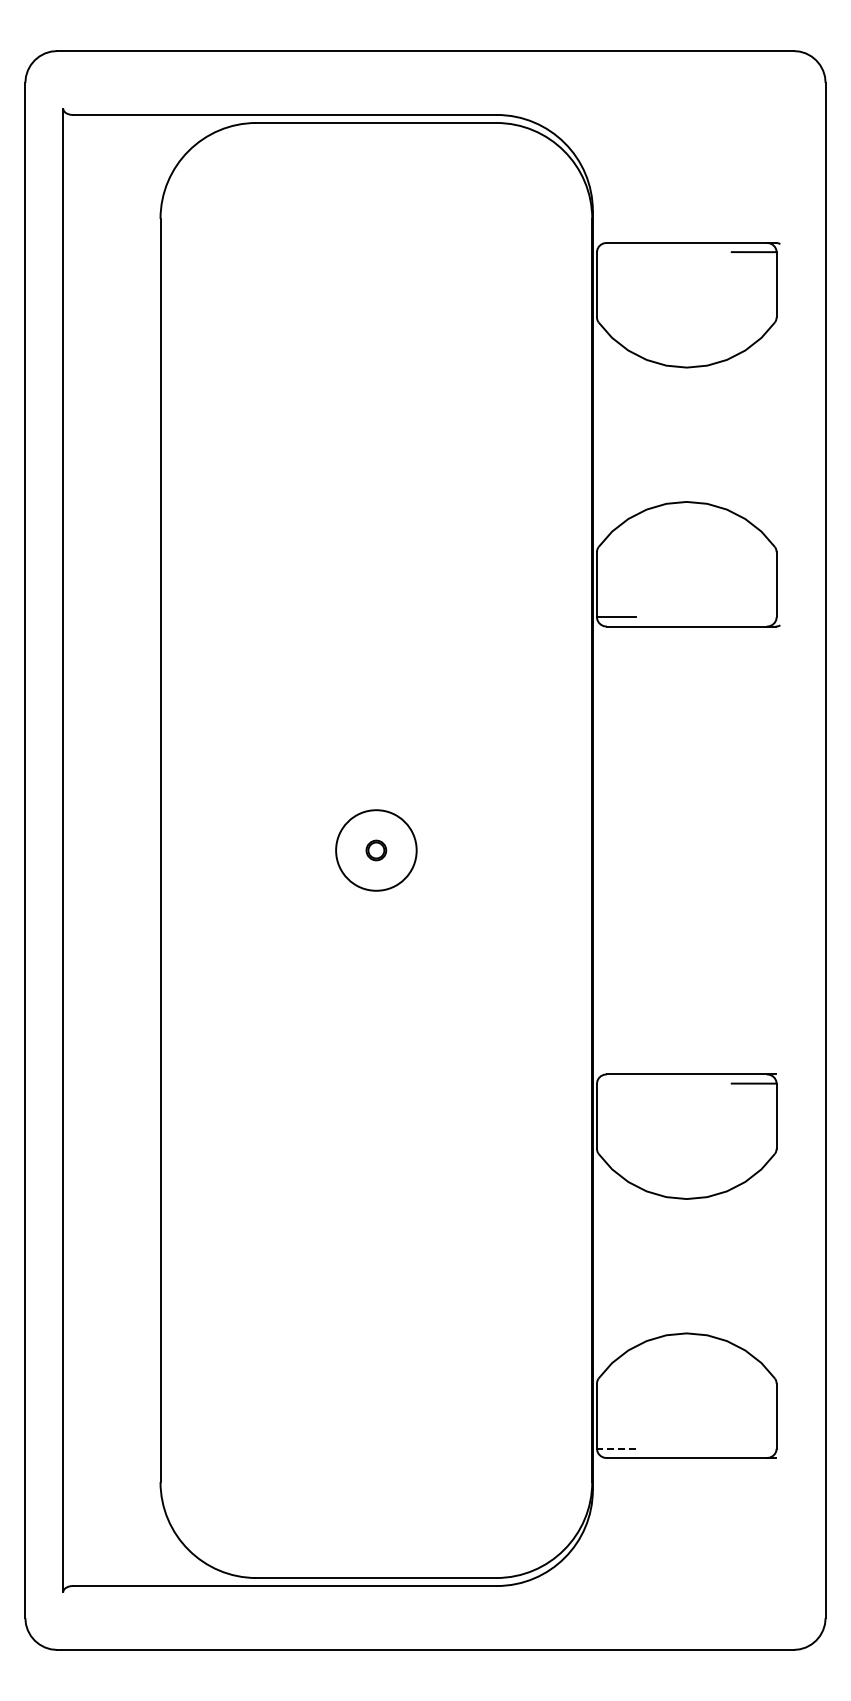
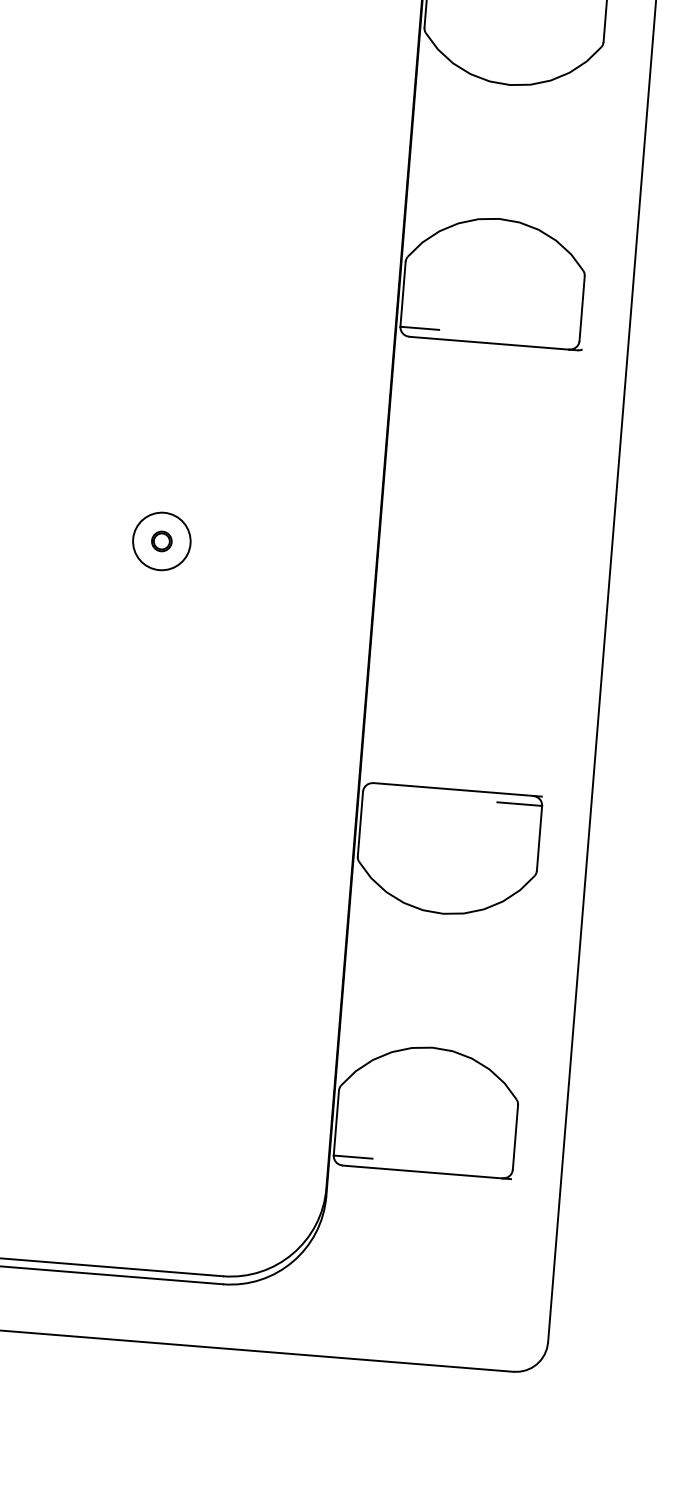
circle: (376, 850) -> (161, 541), size x0.71
line: (615, 1448) -> (352, 1156), dashed -> solid

